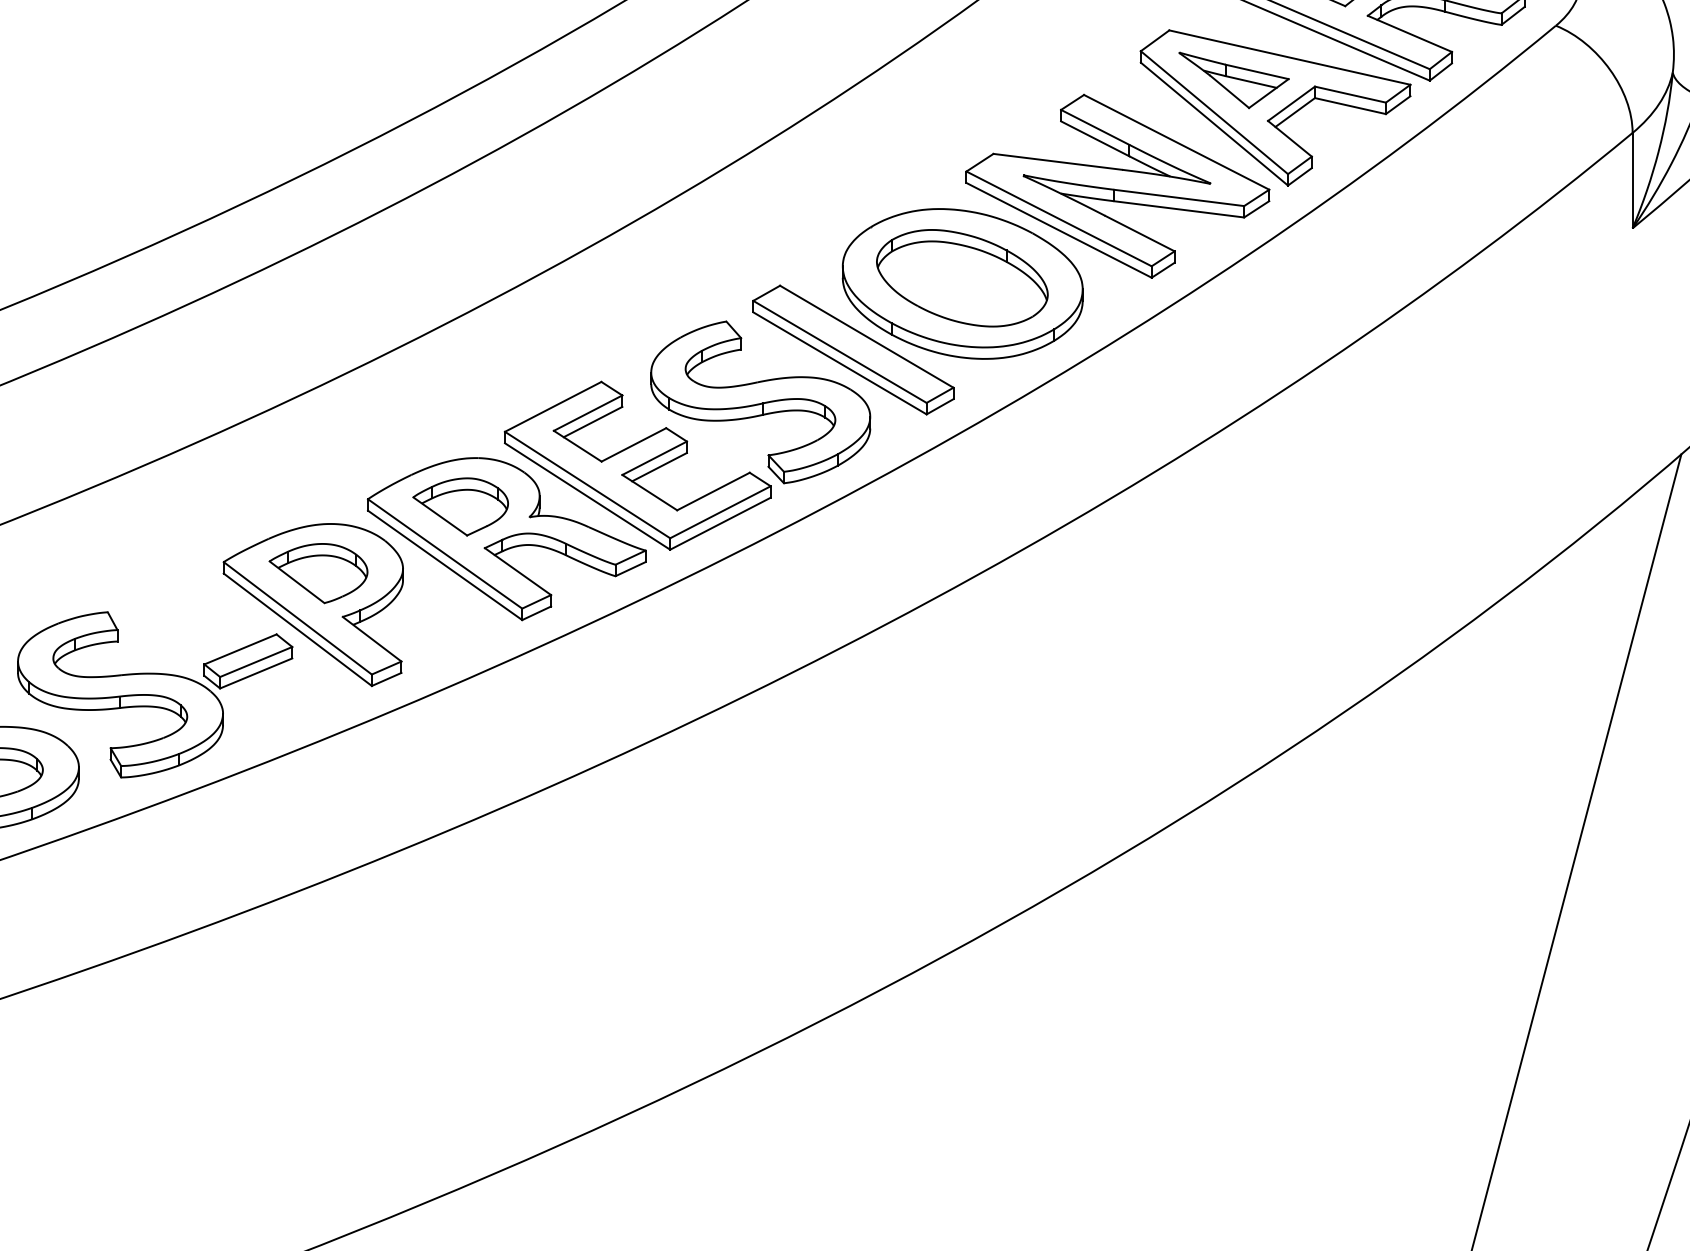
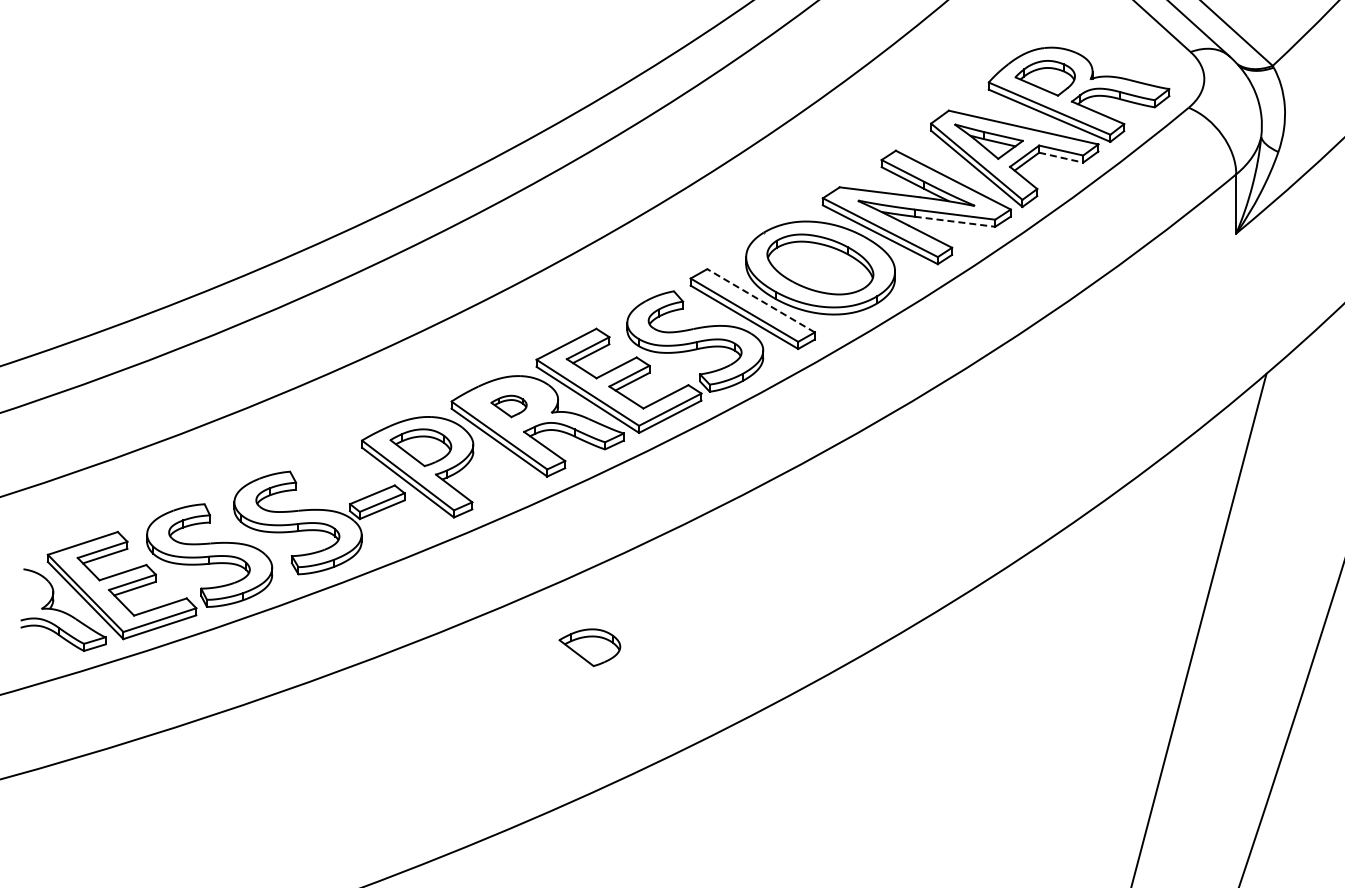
line: (1350, 105) -> (1061, 157), solid -> dashed
line: (1178, 208) -> (954, 221), solid -> dashed
line: (865, 336) -> (760, 300), solid -> dashed
part: (459, 507) -> (508, 406), size x0.6
part: (590, 895) -> (589, 647), added

